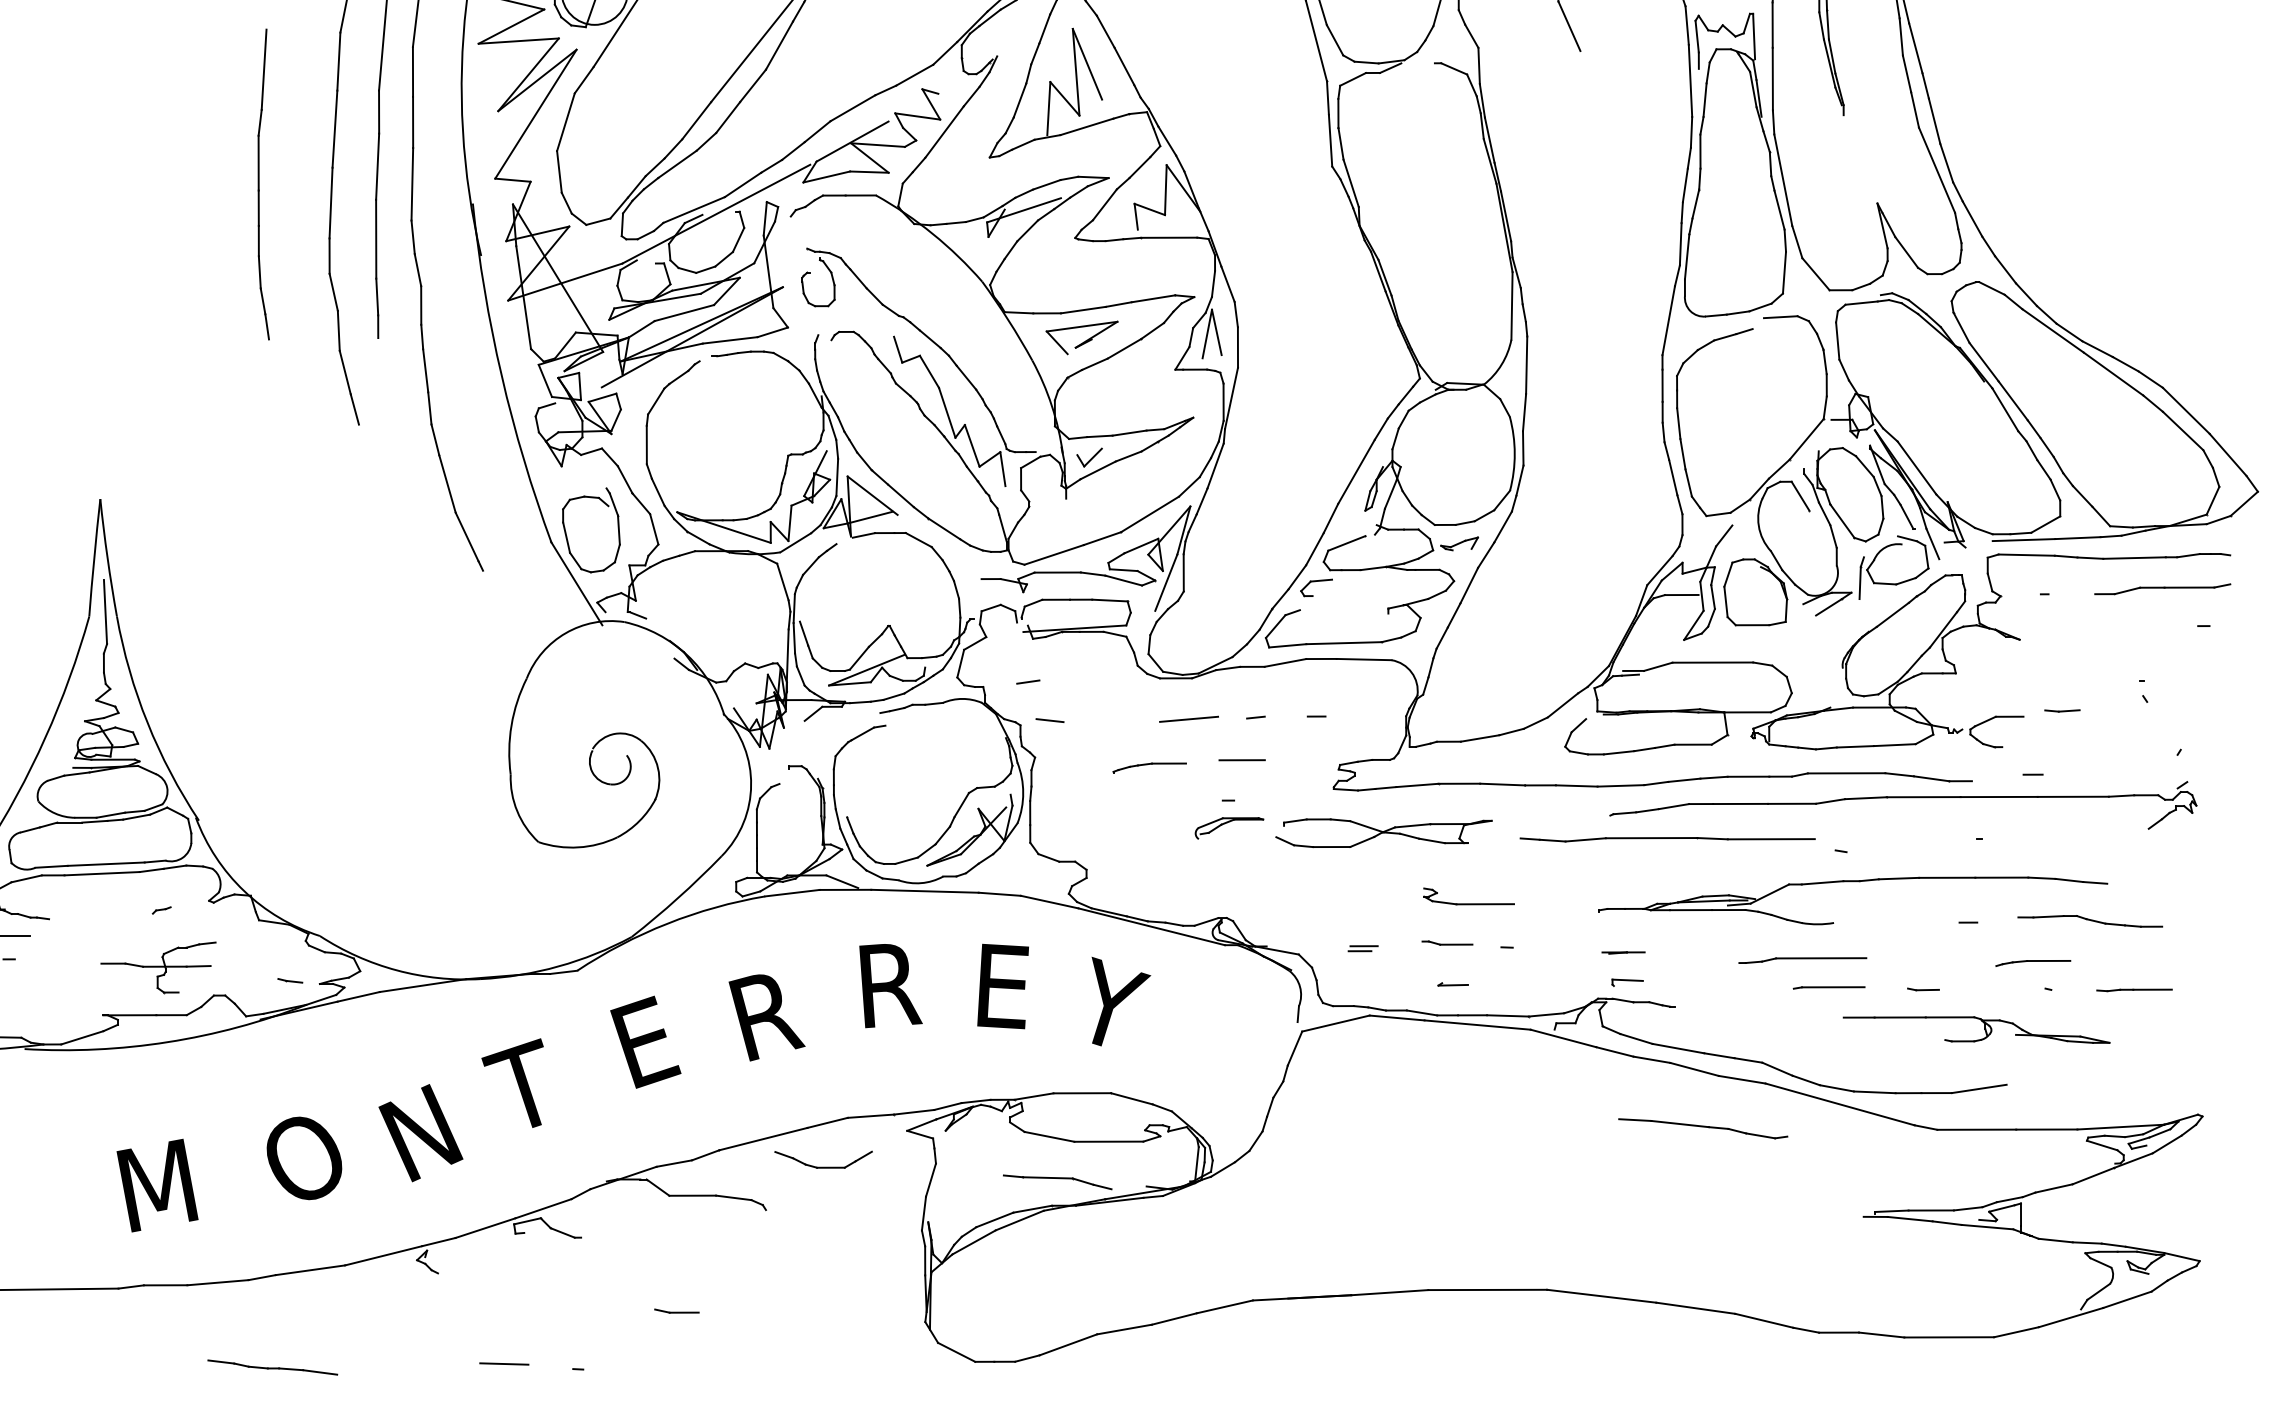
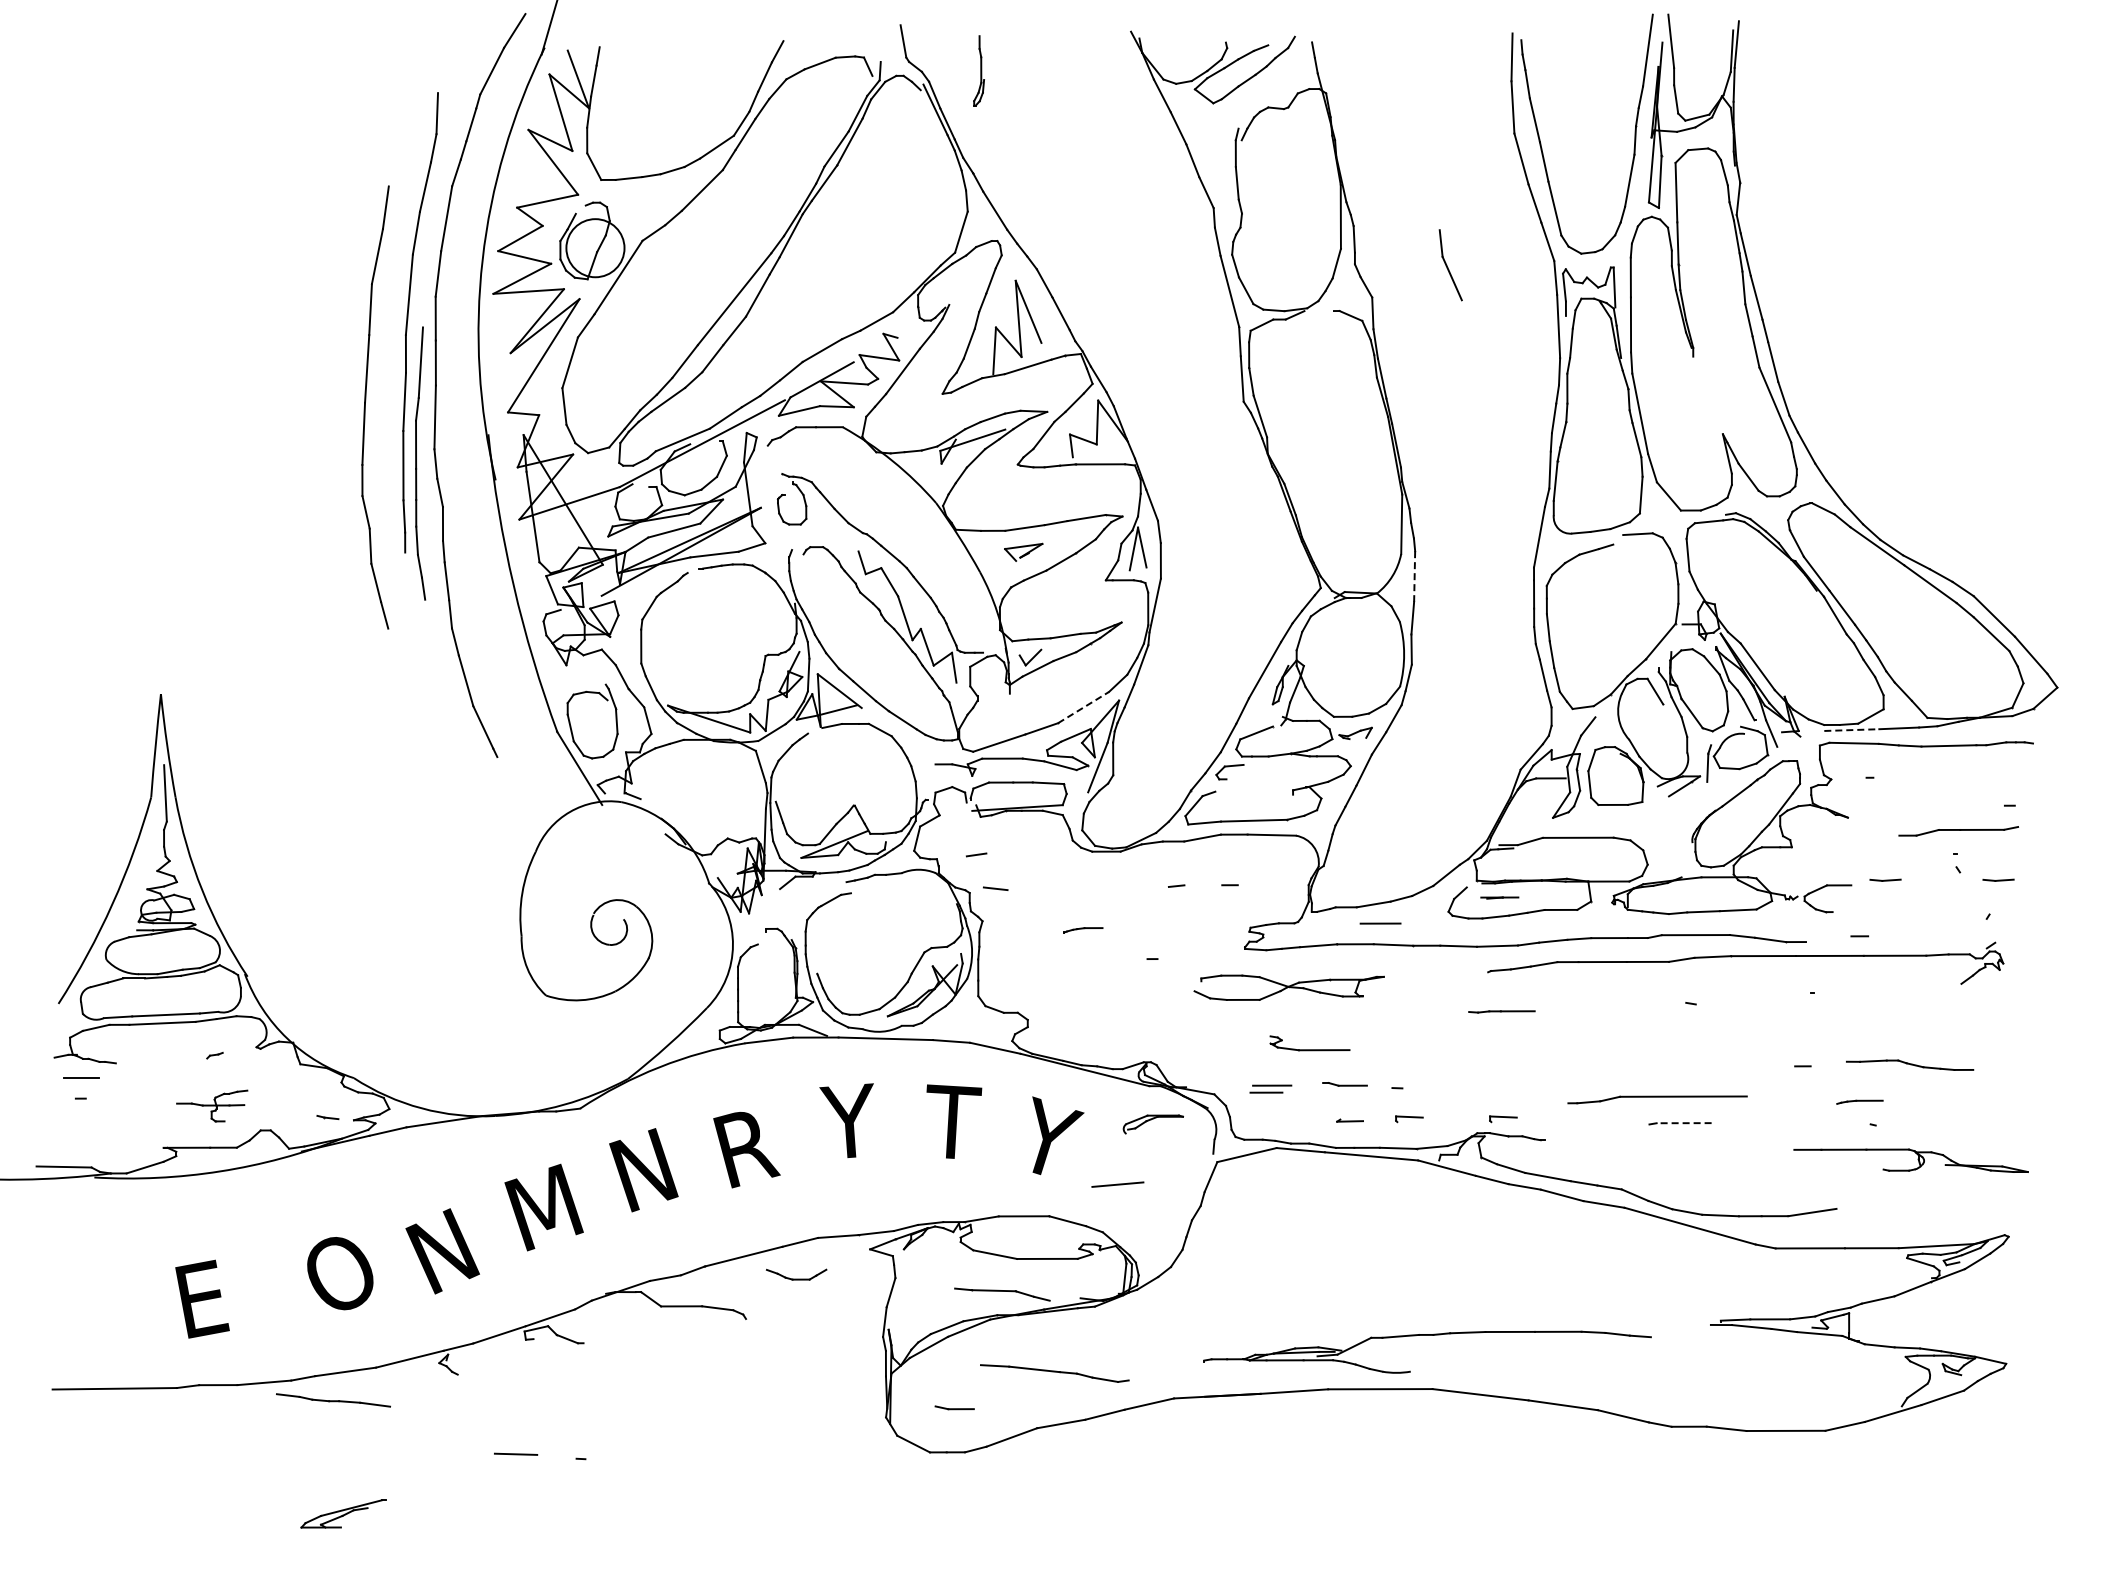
part: (263, 184) -> (420, 463), moved
part: (1081, 338) -> (1023, 552), size x0.6
line: (1526, 365) -> (1414, 576), solid -> dashed
line: (1149, 514) -> (1083, 707), solid -> dashed
line: (2023, 540) -> (1851, 730), solid -> dashed
part: (2162, 589) -> (1958, 831), moved
line: (2190, 710) -> (1998, 879), added
line: (1188, 719) -> (1117, 1184), moved
line: (1242, 760) -> (1380, 923), moved
part: (1149, 768) -> (1083, 930), size x0.6
part: (1228, 828) -> (1152, 1124), moved
part: (1667, 839) -> (1538, 993), removed
part: (1853, 881) -> (1427, 1335), moved
part: (1468, 896) -> (1309, 1043), moved
part: (1362, 948) -> (1270, 1089), size x1.6
line: (1623, 952) -> (1499, 897), moved
part: (1801, 960) -> (1656, 1099), size x1.6
part: (2032, 963) -> (1859, 1102), size x0.7
part: (159, 968) -> (212, 1106), size x0.7
part: (1520, 983) -> (1409, 1119), added
text: (885, 985) -> (851, 1121), R -> Y
text: (1003, 985) -> (954, 1121), E -> T
line: (1832, 987) -> (1683, 1123), solid -> dashed
line: (1922, 988) -> (1762, 1124), removed
line: (2134, 989) -> (1501, 1011), moved
part: (1983, 1028) -> (1917, 1159), moved
text: (656, 1038) -> (649, 1168), E -> N
text: (531, 1083) -> (539, 1207), T -> M
part: (1702, 1128) -> (1054, 1373), moved
part: (823, 1159) -> (796, 1274), size x0.7
text: (163, 1184) -> (216, 1296), M -> E
part: (676, 1310) -> (954, 1407), moved
part: (272, 1367) -> (333, 1400), moved

